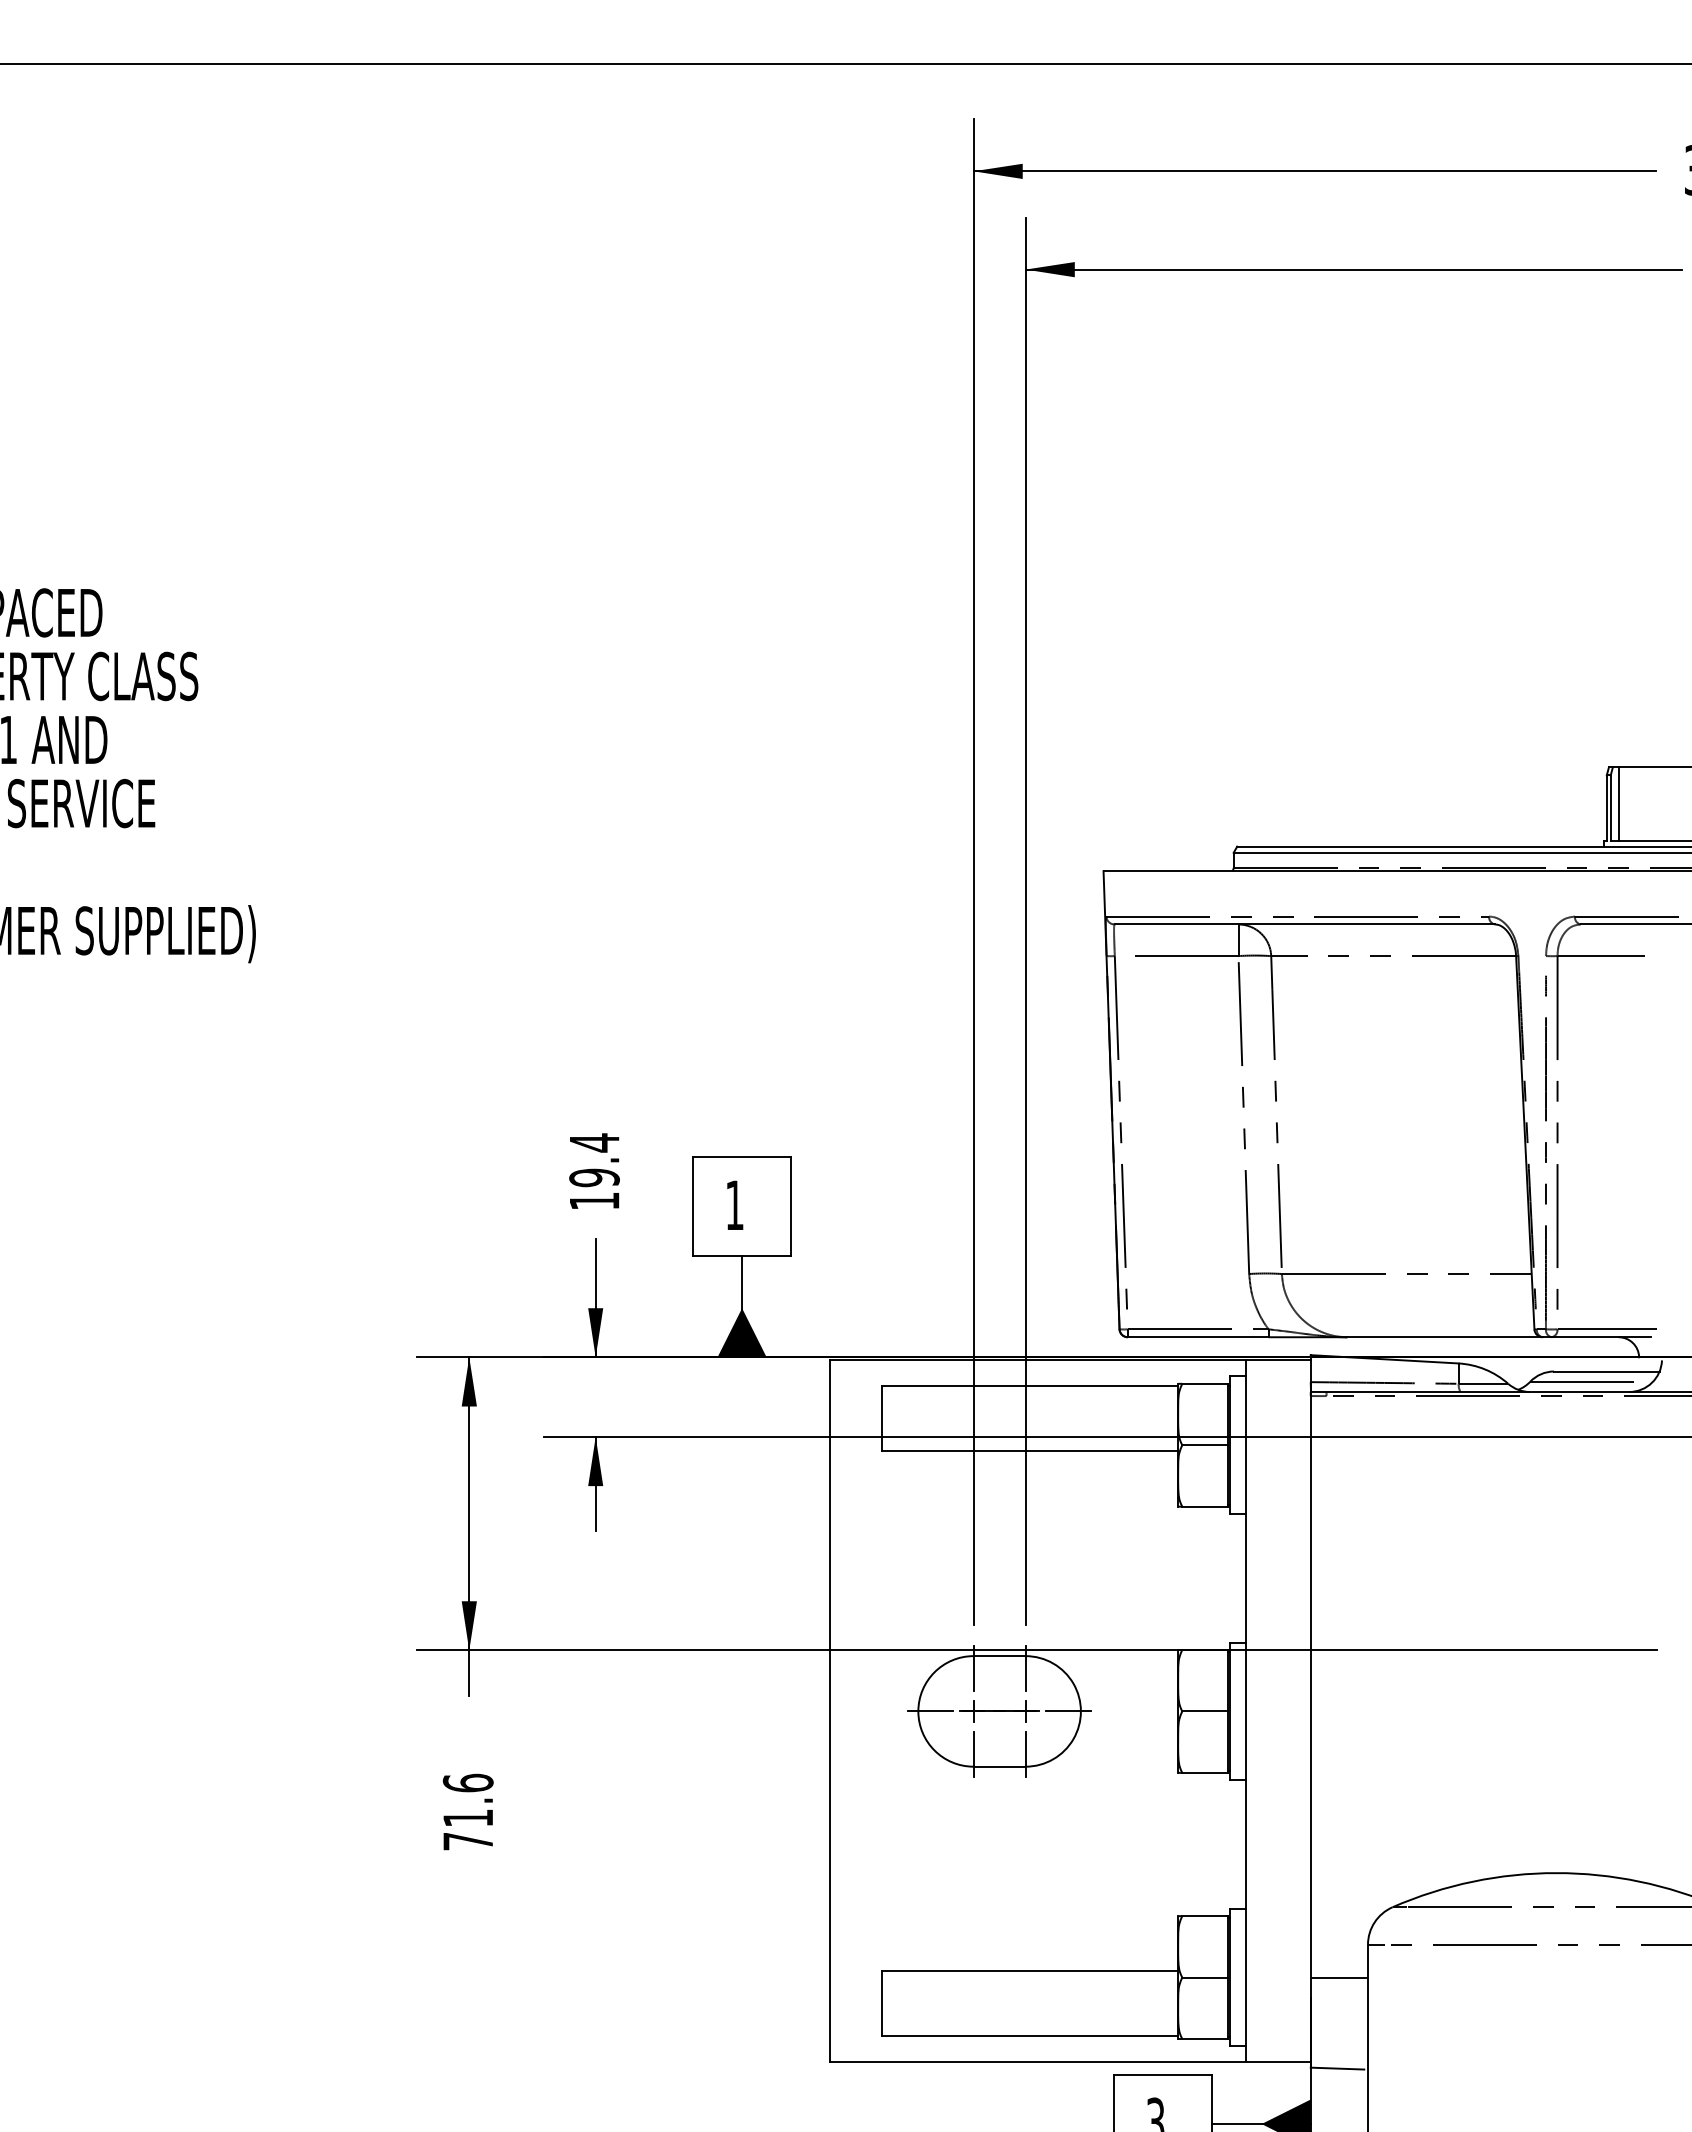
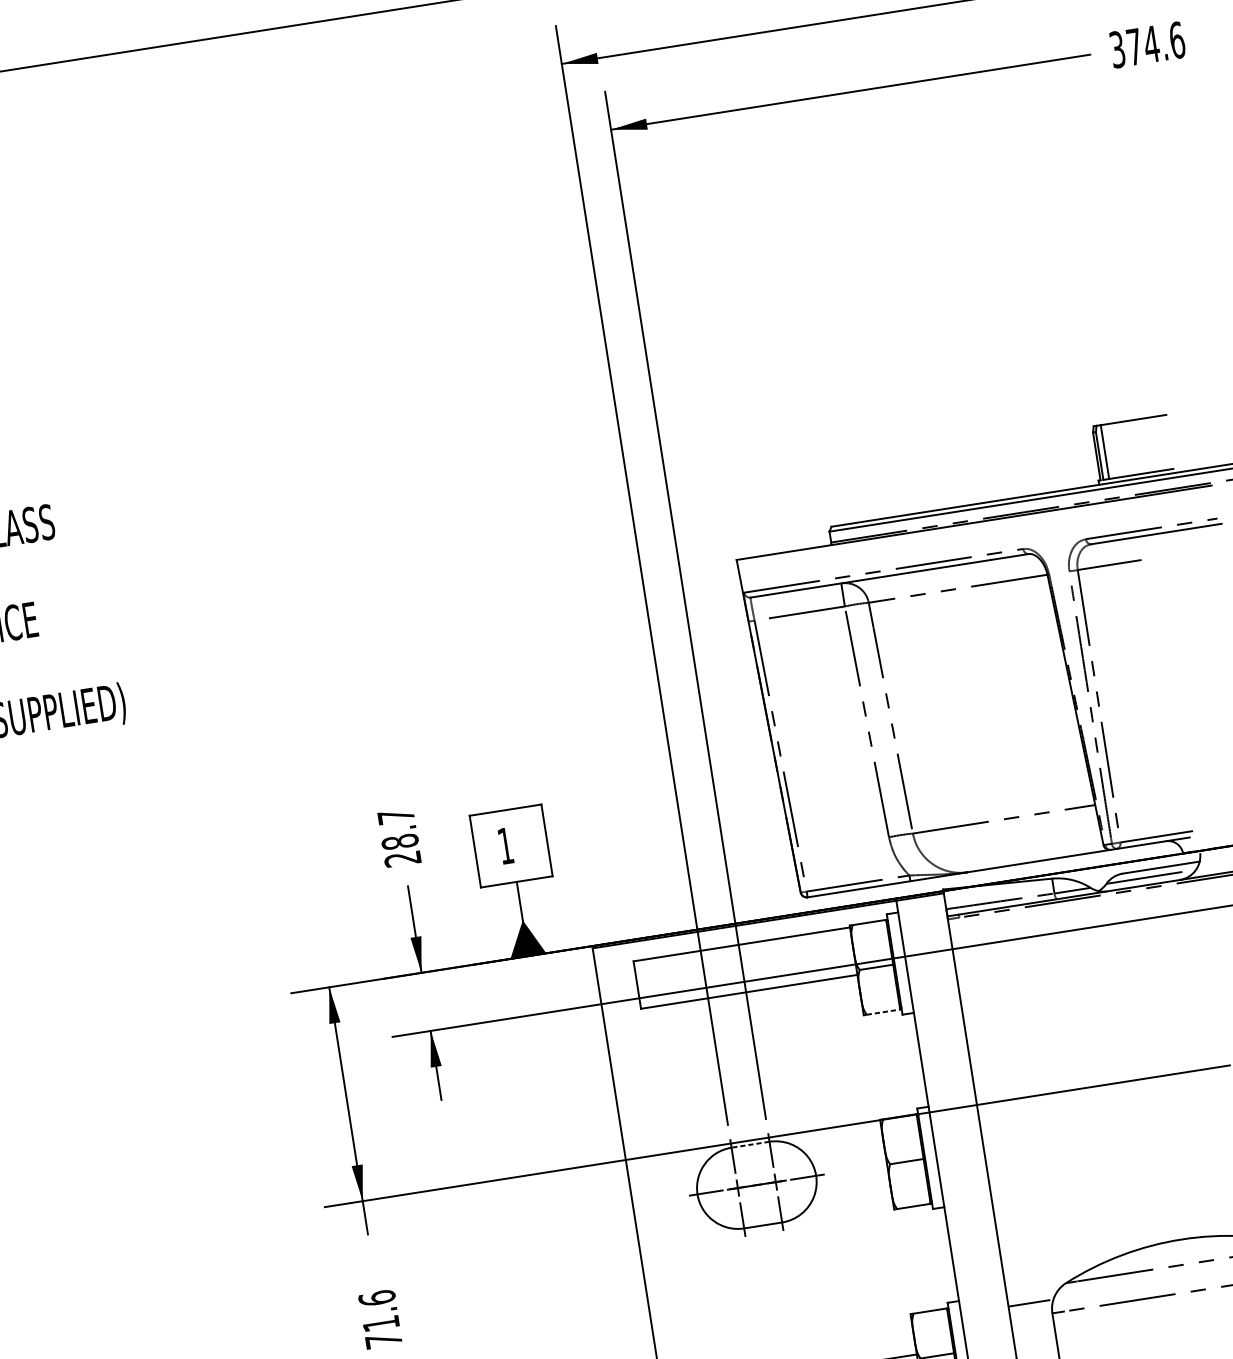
text: (594, 1171) -> (399, 837), 19.4 -> 28.7
line: (1205, 1506) -> (883, 1012), solid -> dashed
line: (999, 1656) -> (750, 1145), solid -> dashed
line: (1338, 1977) -> (1028, 1303), moved

